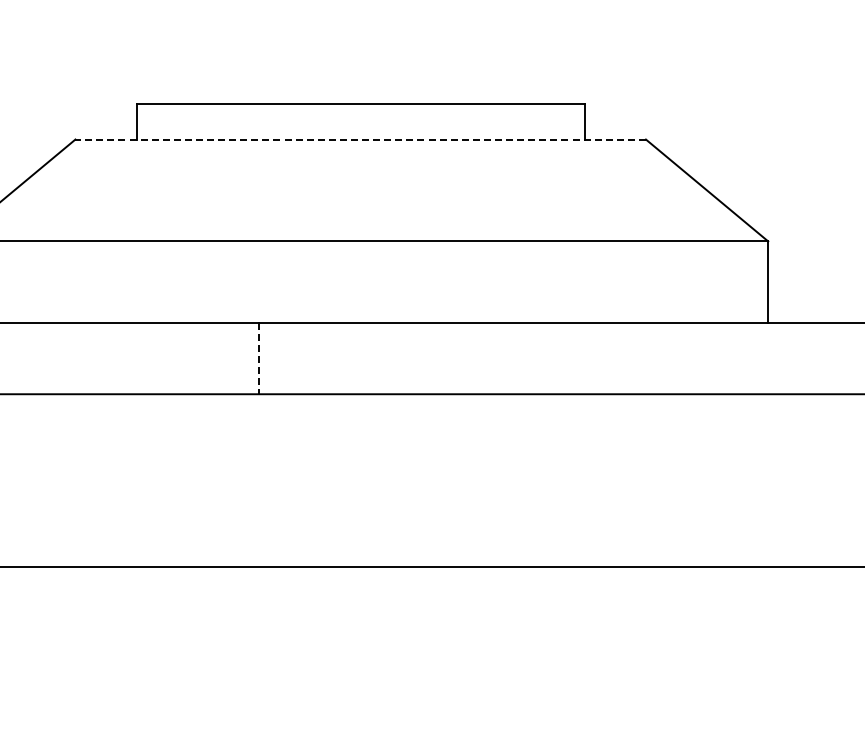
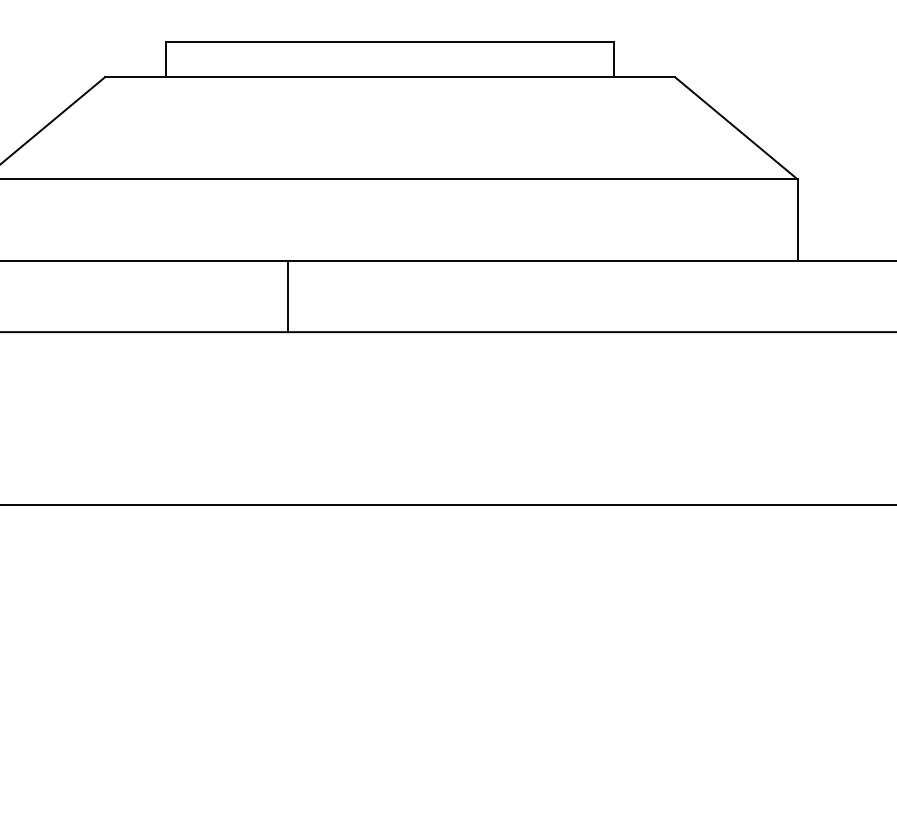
line: (360, 139) -> (389, 77), dashed -> solid
line: (259, 358) -> (288, 296), dashed -> solid

